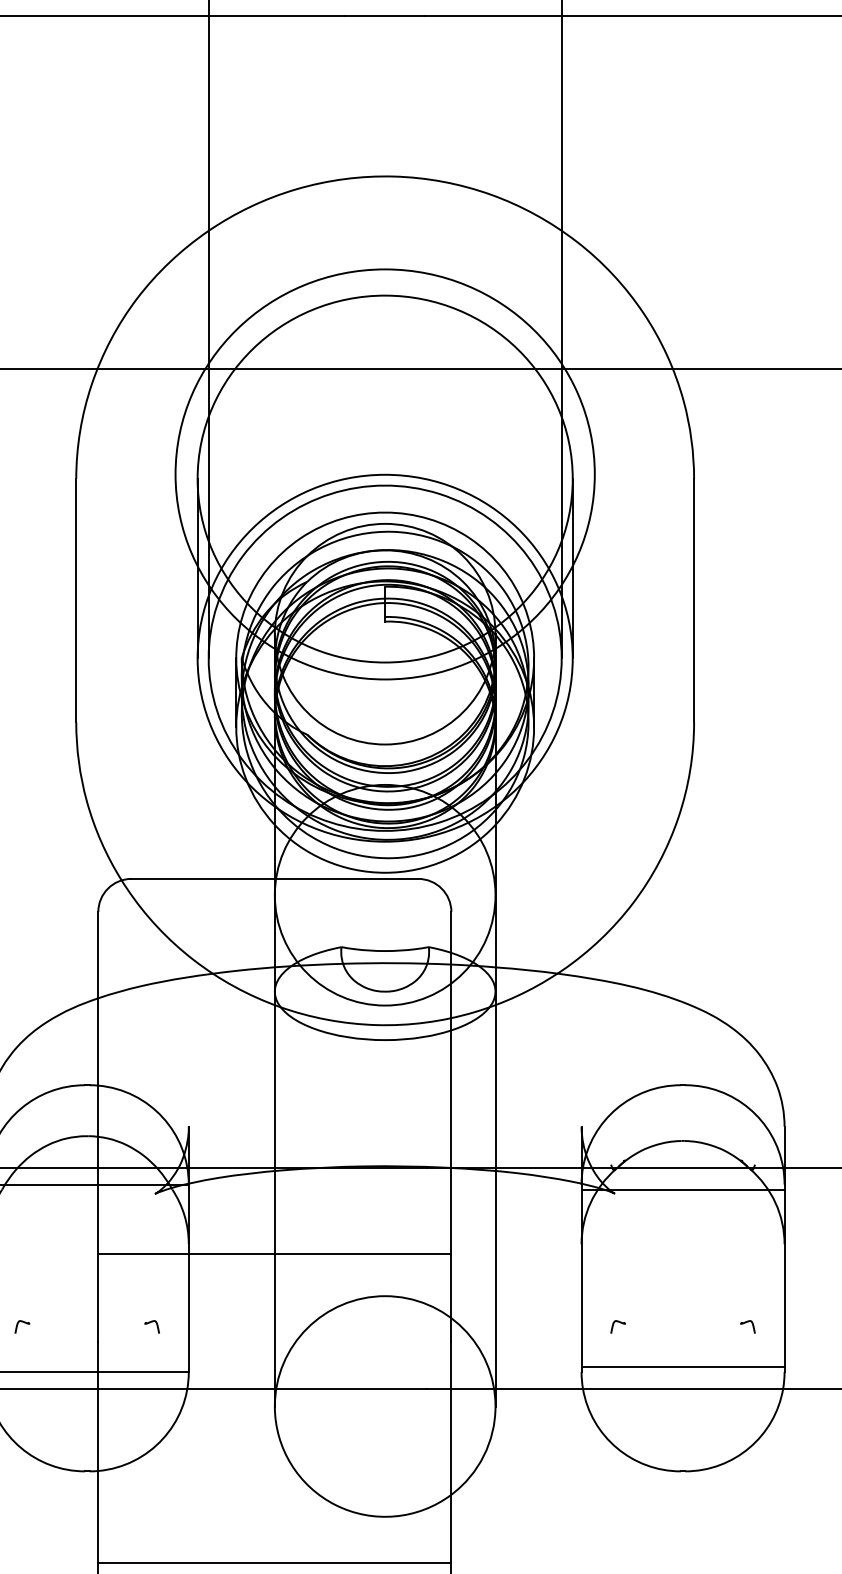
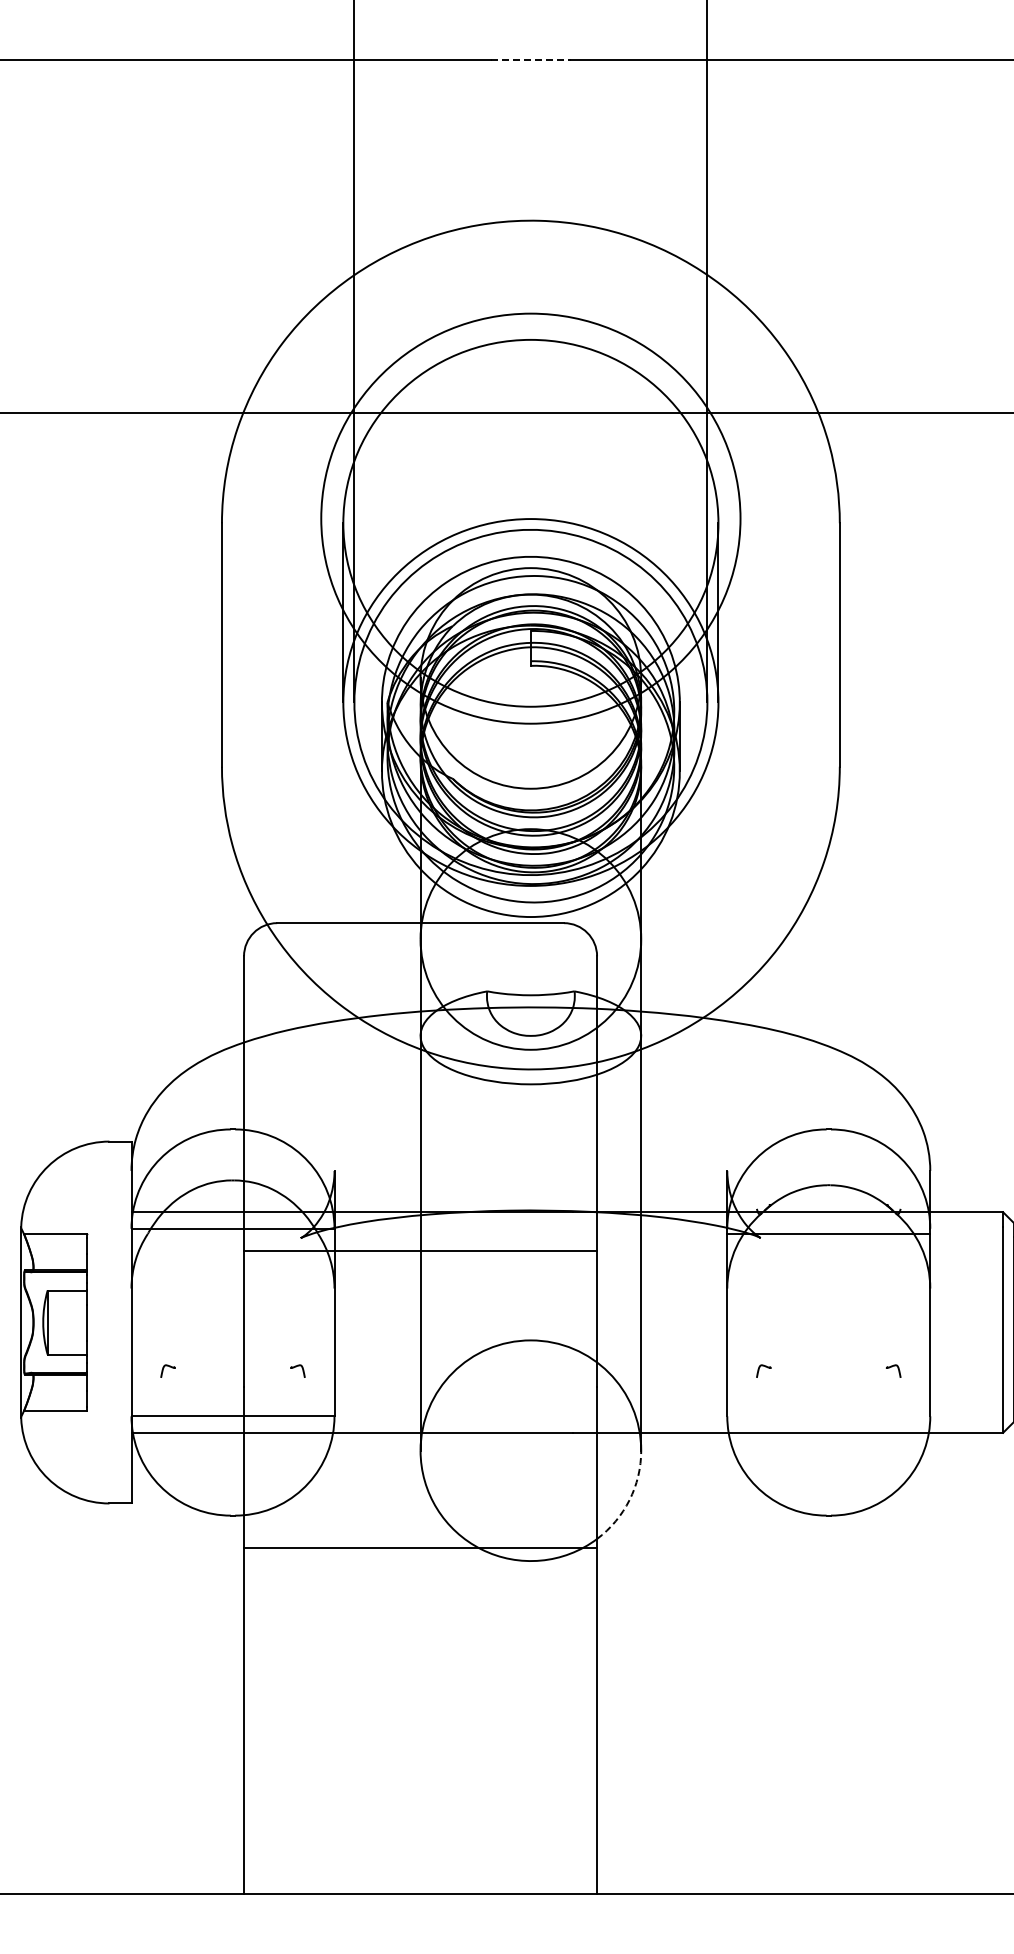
line: (385, 15) -> (531, 59), solid -> dashed
line: (274, 1254) -> (420, 1251), moved
line: (682, 1366) -> (828, 1410), removed
arc: (483, 1456) -> (629, 1500), solid -> dashed
line: (274, 1563) -> (420, 1548), moved

